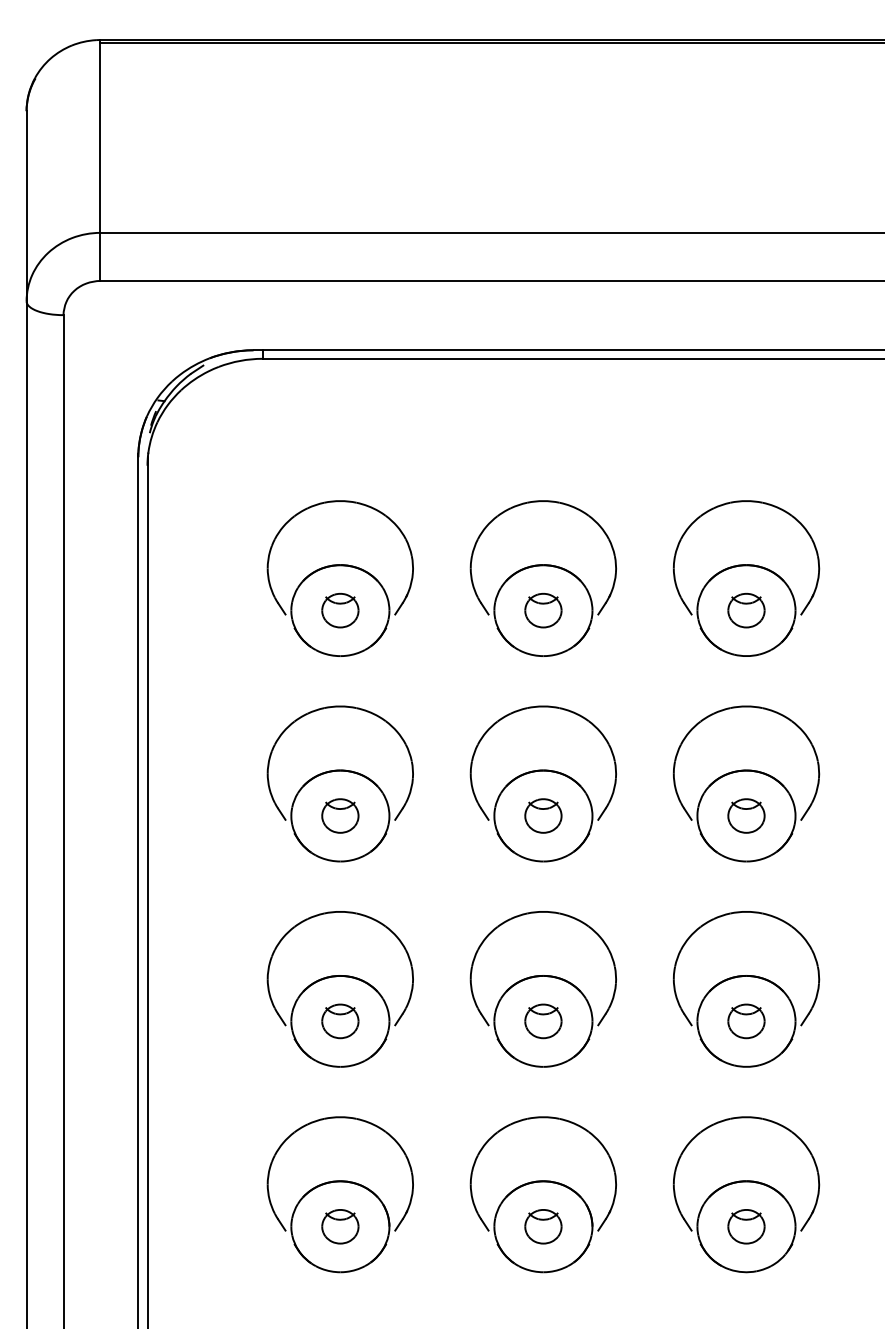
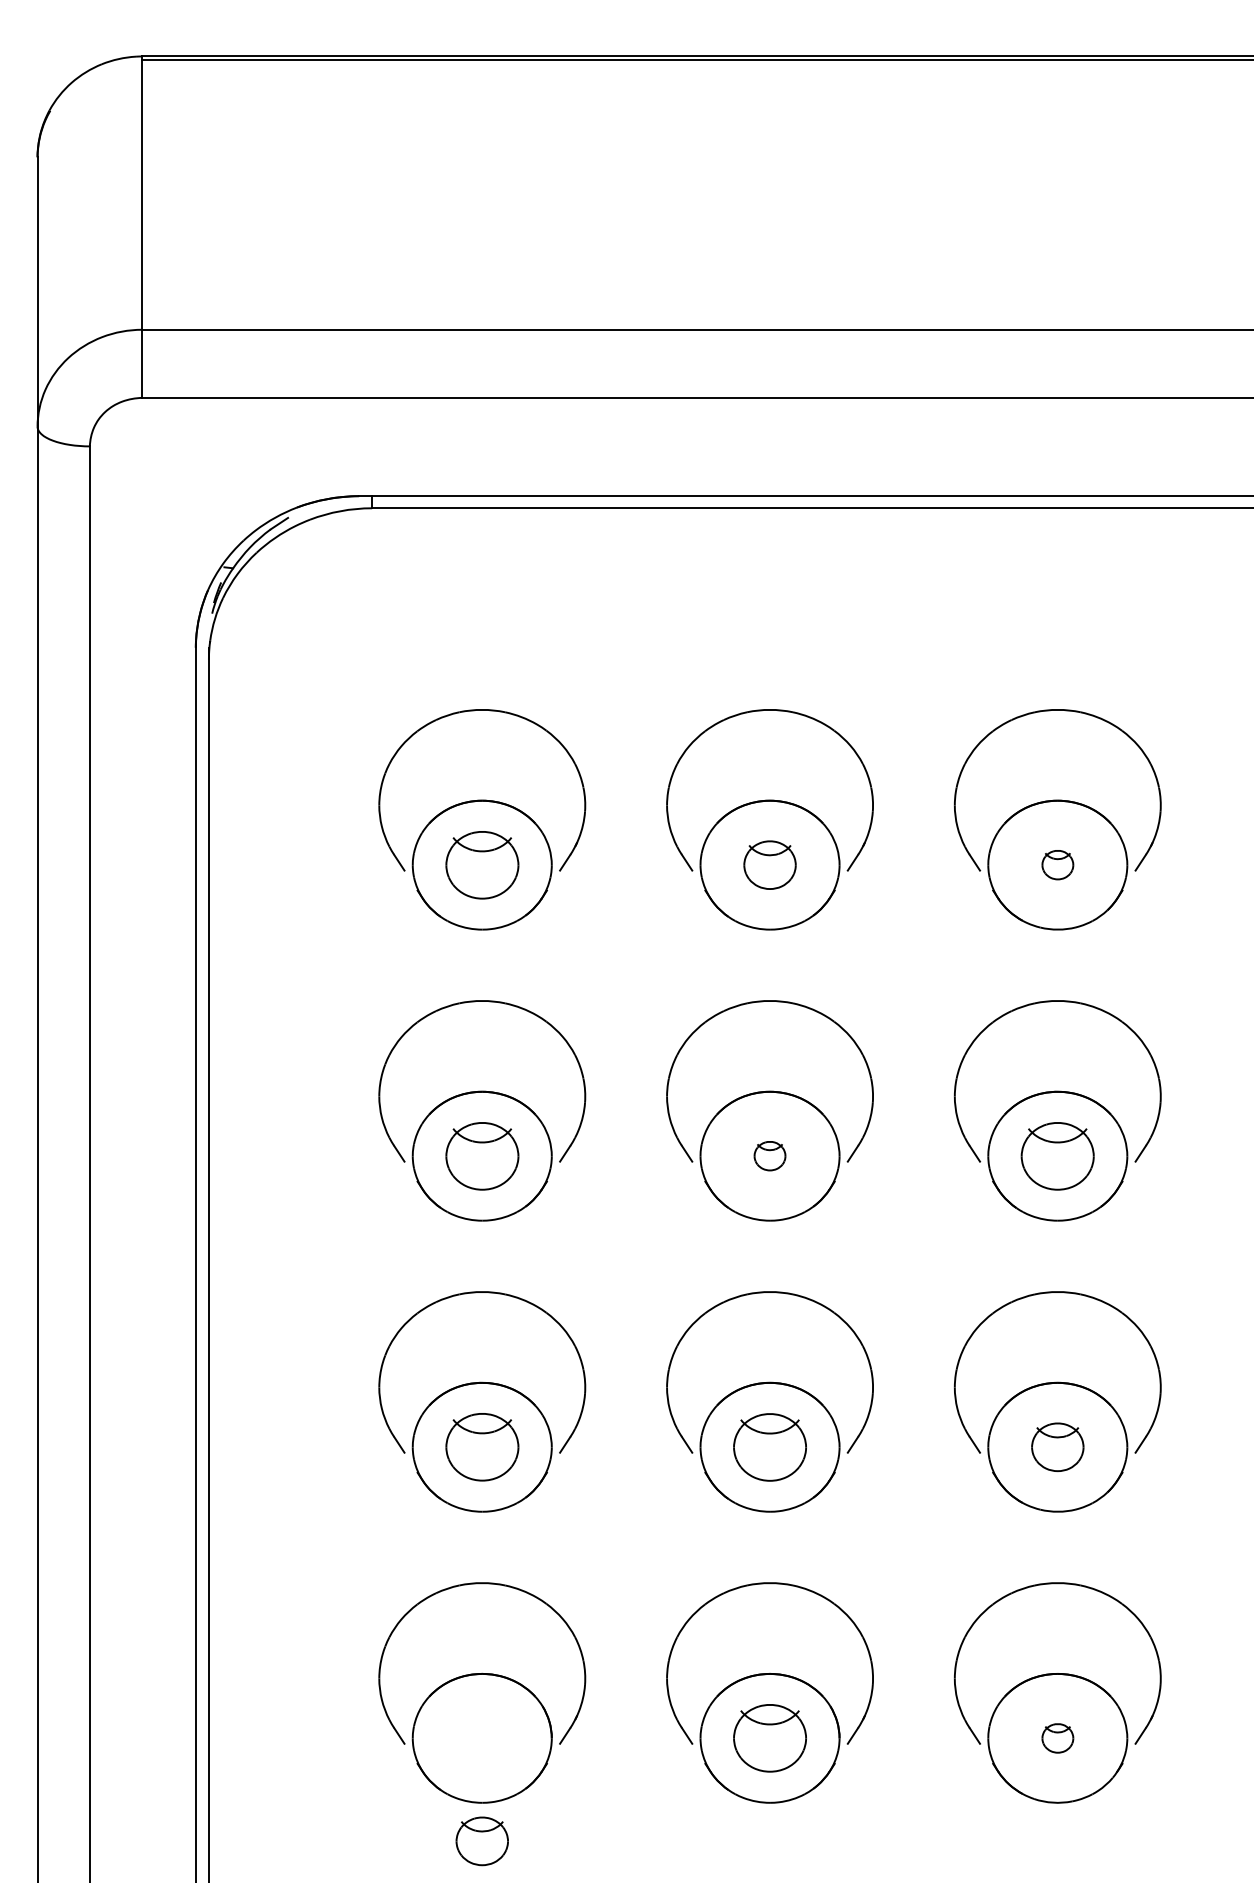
part: (339, 610) -> (481, 864), size x1.4
part: (746, 610) -> (1057, 864), size x0.6
part: (339, 815) -> (481, 1155), size x1.4
part: (543, 815) -> (769, 1155), size x0.6
part: (746, 815) -> (1057, 1155), size x1.4
part: (543, 1020) -> (769, 1446), size x1.4
part: (339, 1021) -> (481, 1447), size x1.4
part: (339, 1226) -> (481, 1841), moved
part: (543, 1226) -> (769, 1738), size x1.4
part: (746, 1226) -> (1057, 1738), size x0.6

